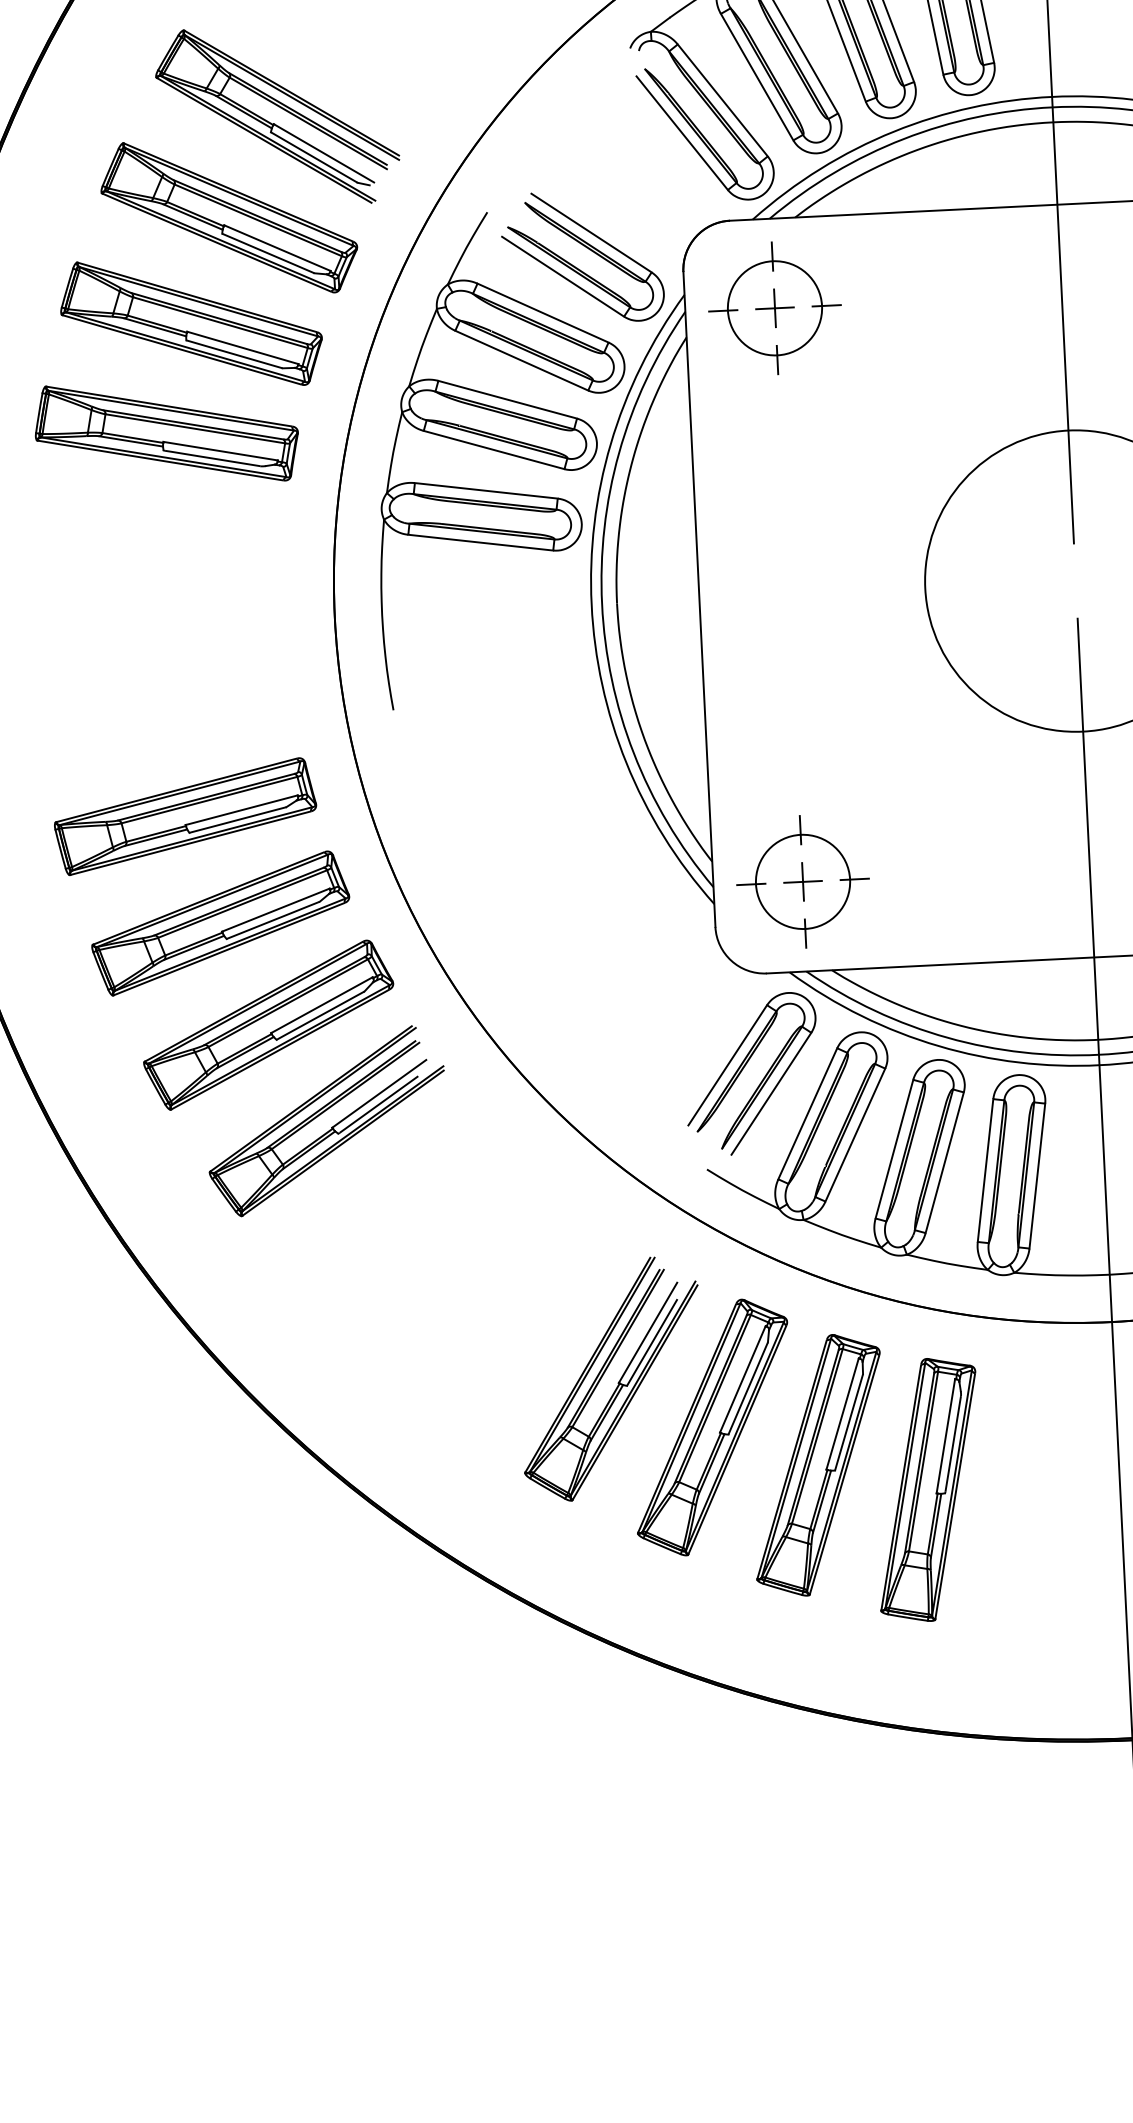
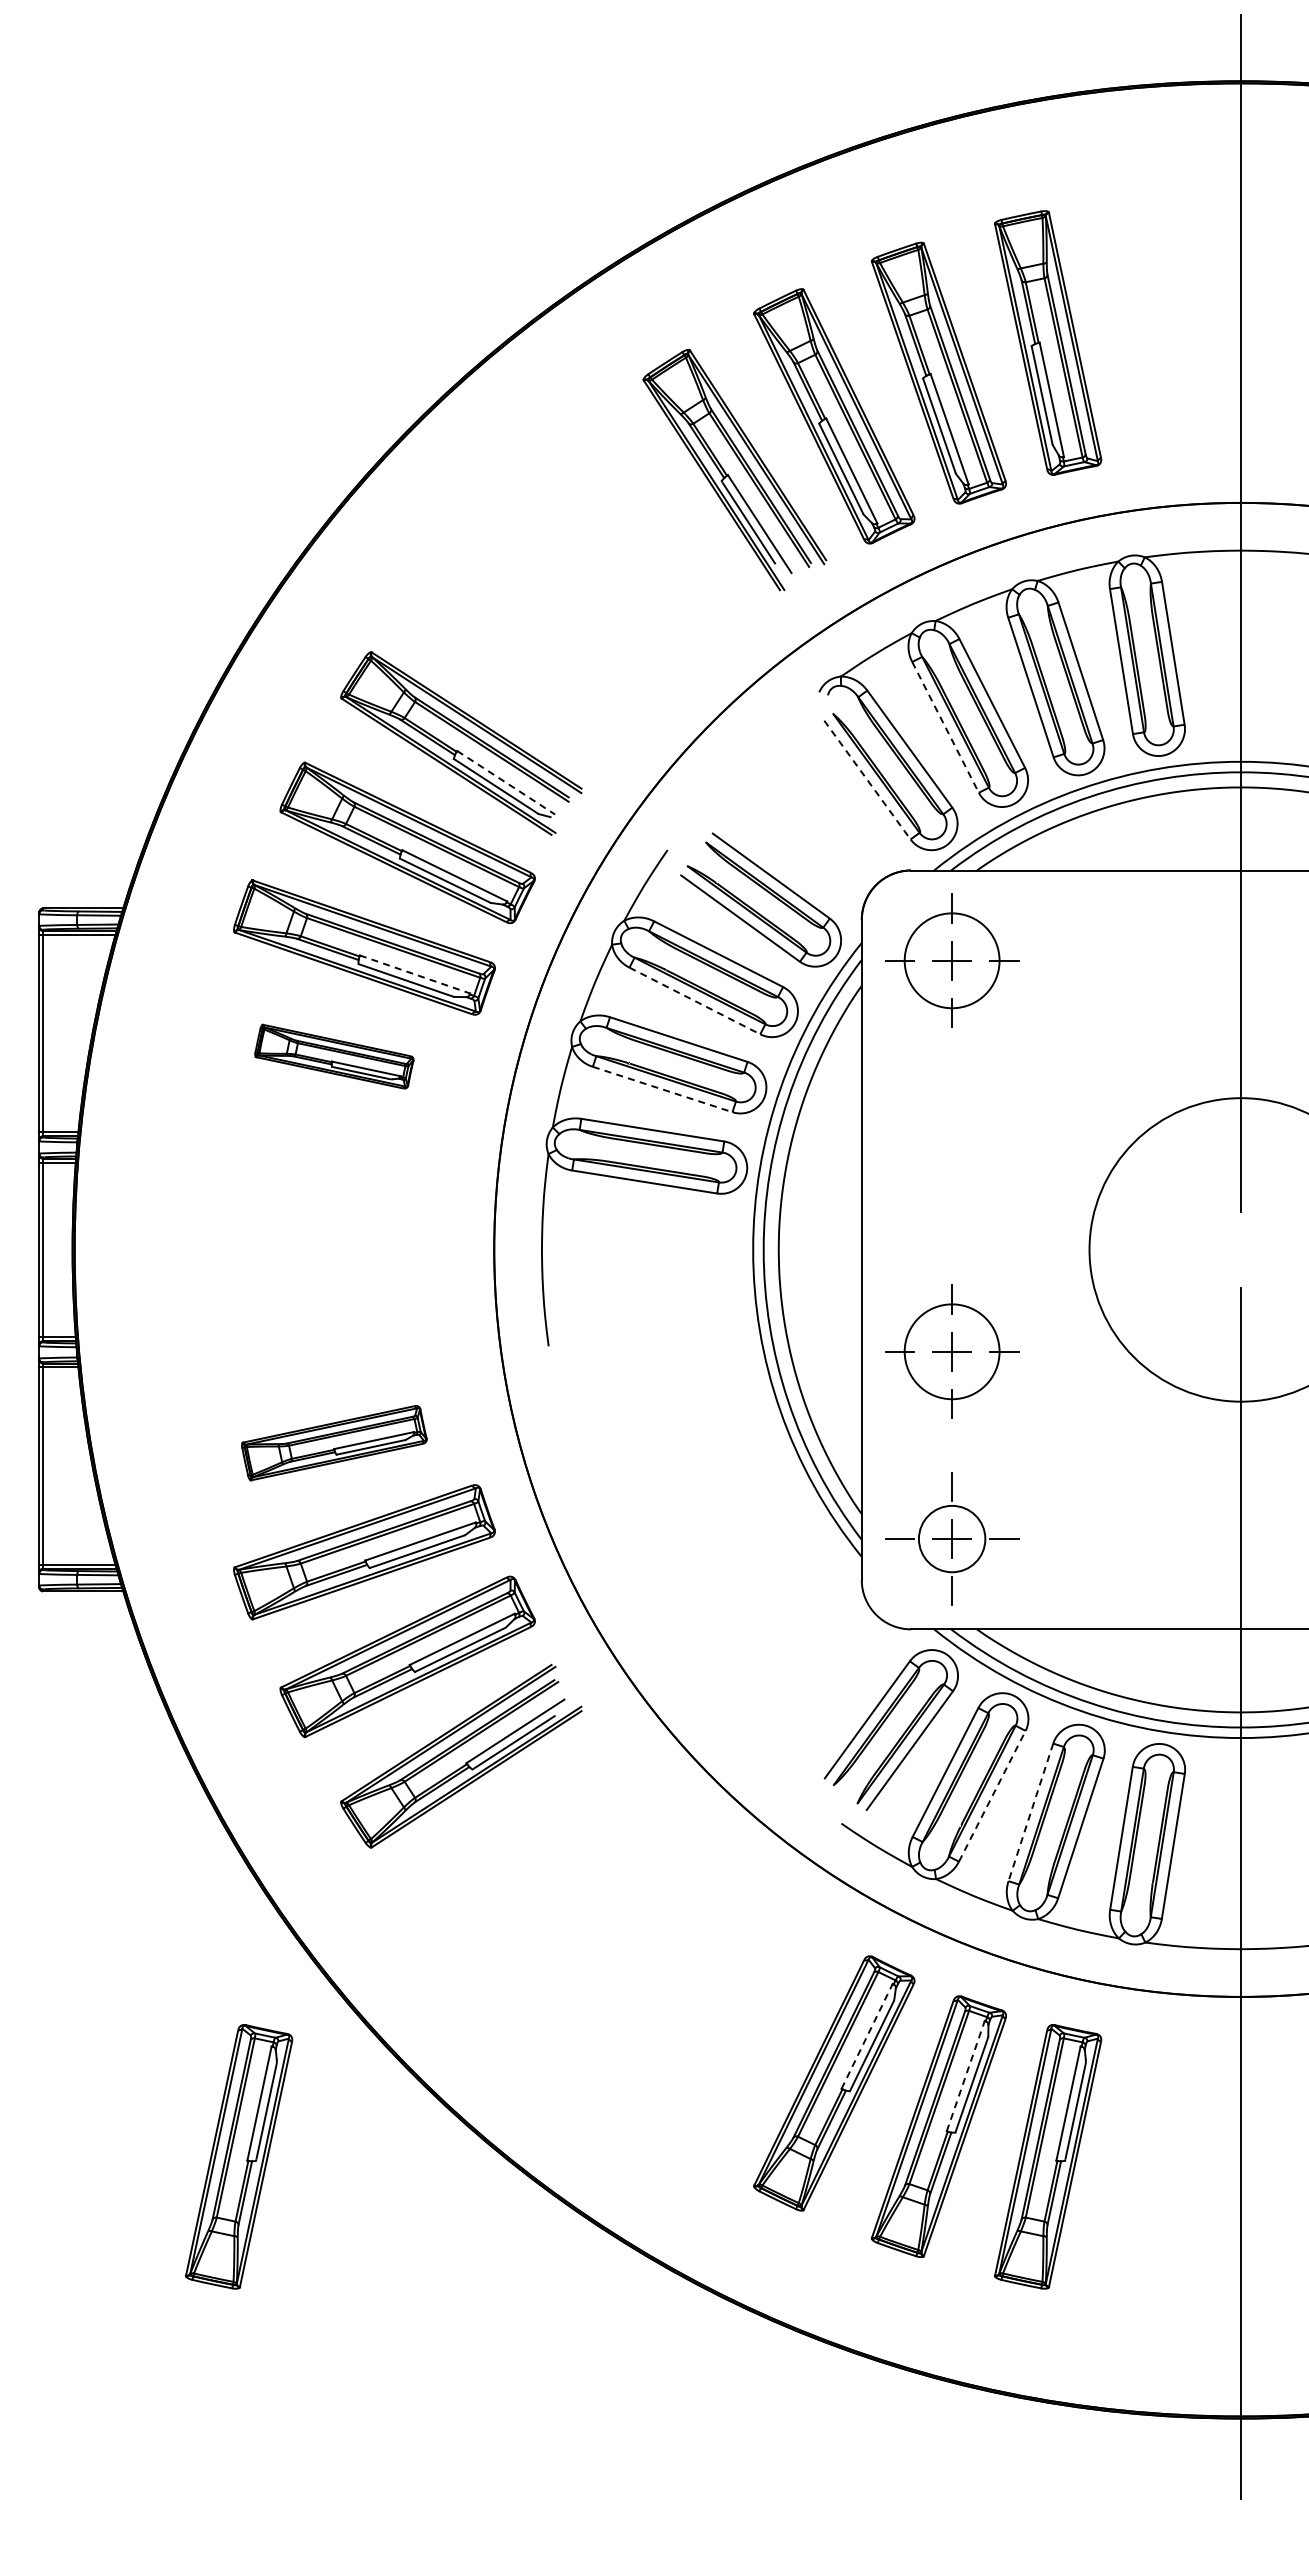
line: (757, 77) -> (945, 727), solid -> dashed
line: (682, 133) -> (867, 780), solid -> dashed
line: (324, 154) -> (506, 783), solid -> dashed
line: (243, 347) -> (415, 974), solid -> dashed
line: (522, 361) -> (695, 1001), solid -> dashed
part: (166, 433) -> (334, 1056), size x0.6
line: (494, 449) -> (663, 1089), solid -> dashed
part: (794, 695) -> (952, 1351), added
part: (185, 817) -> (334, 1443), size x0.7
circle: (802, 881) -> (951, 1538), size x0.7
line: (855, 1134) -> (992, 1795), solid -> dashed
line: (894, 1149) -> (1030, 1812), solid -> dashed
part: (603, 1375) -> (727, 2025), removed
line: (743, 1379) -> (867, 2036), solid -> dashed
line: (842, 1413) -> (965, 2075), solid -> dashed
part: (126, 1528) -> (239, 2156), added

